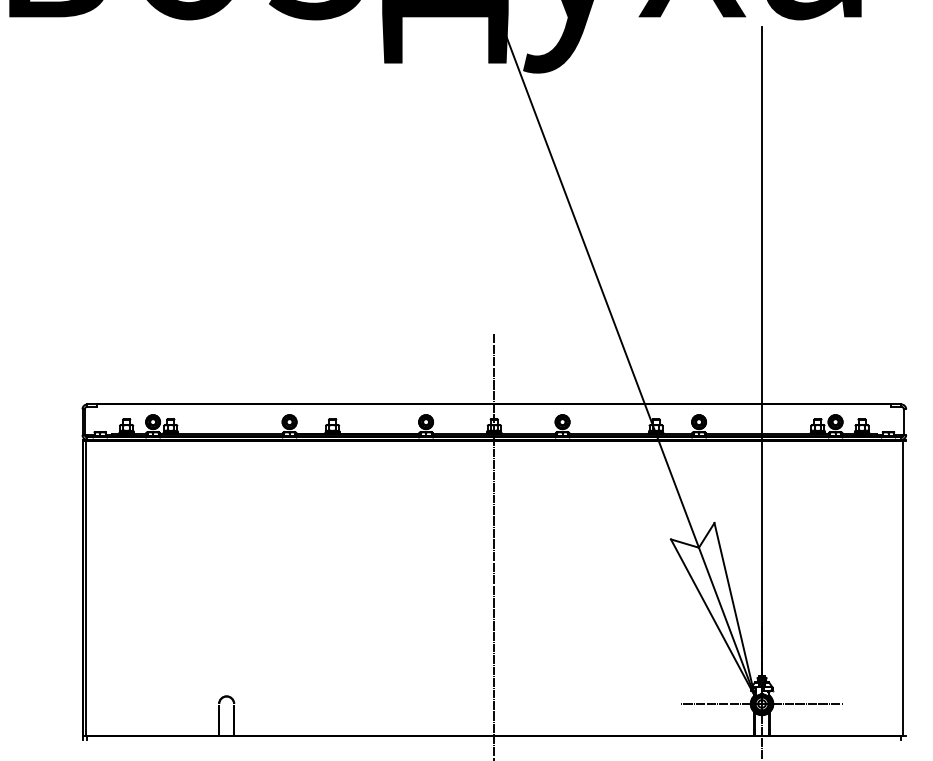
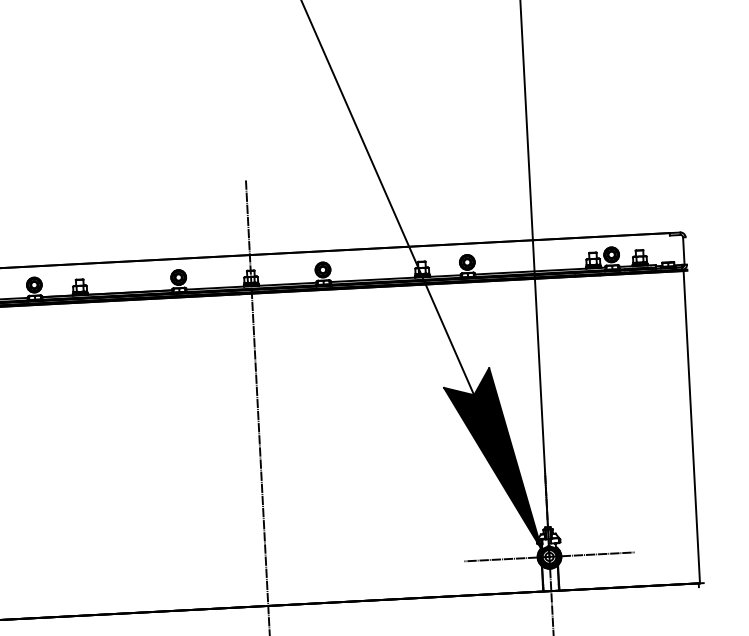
fill: (712, 609) -> (491, 459), added

